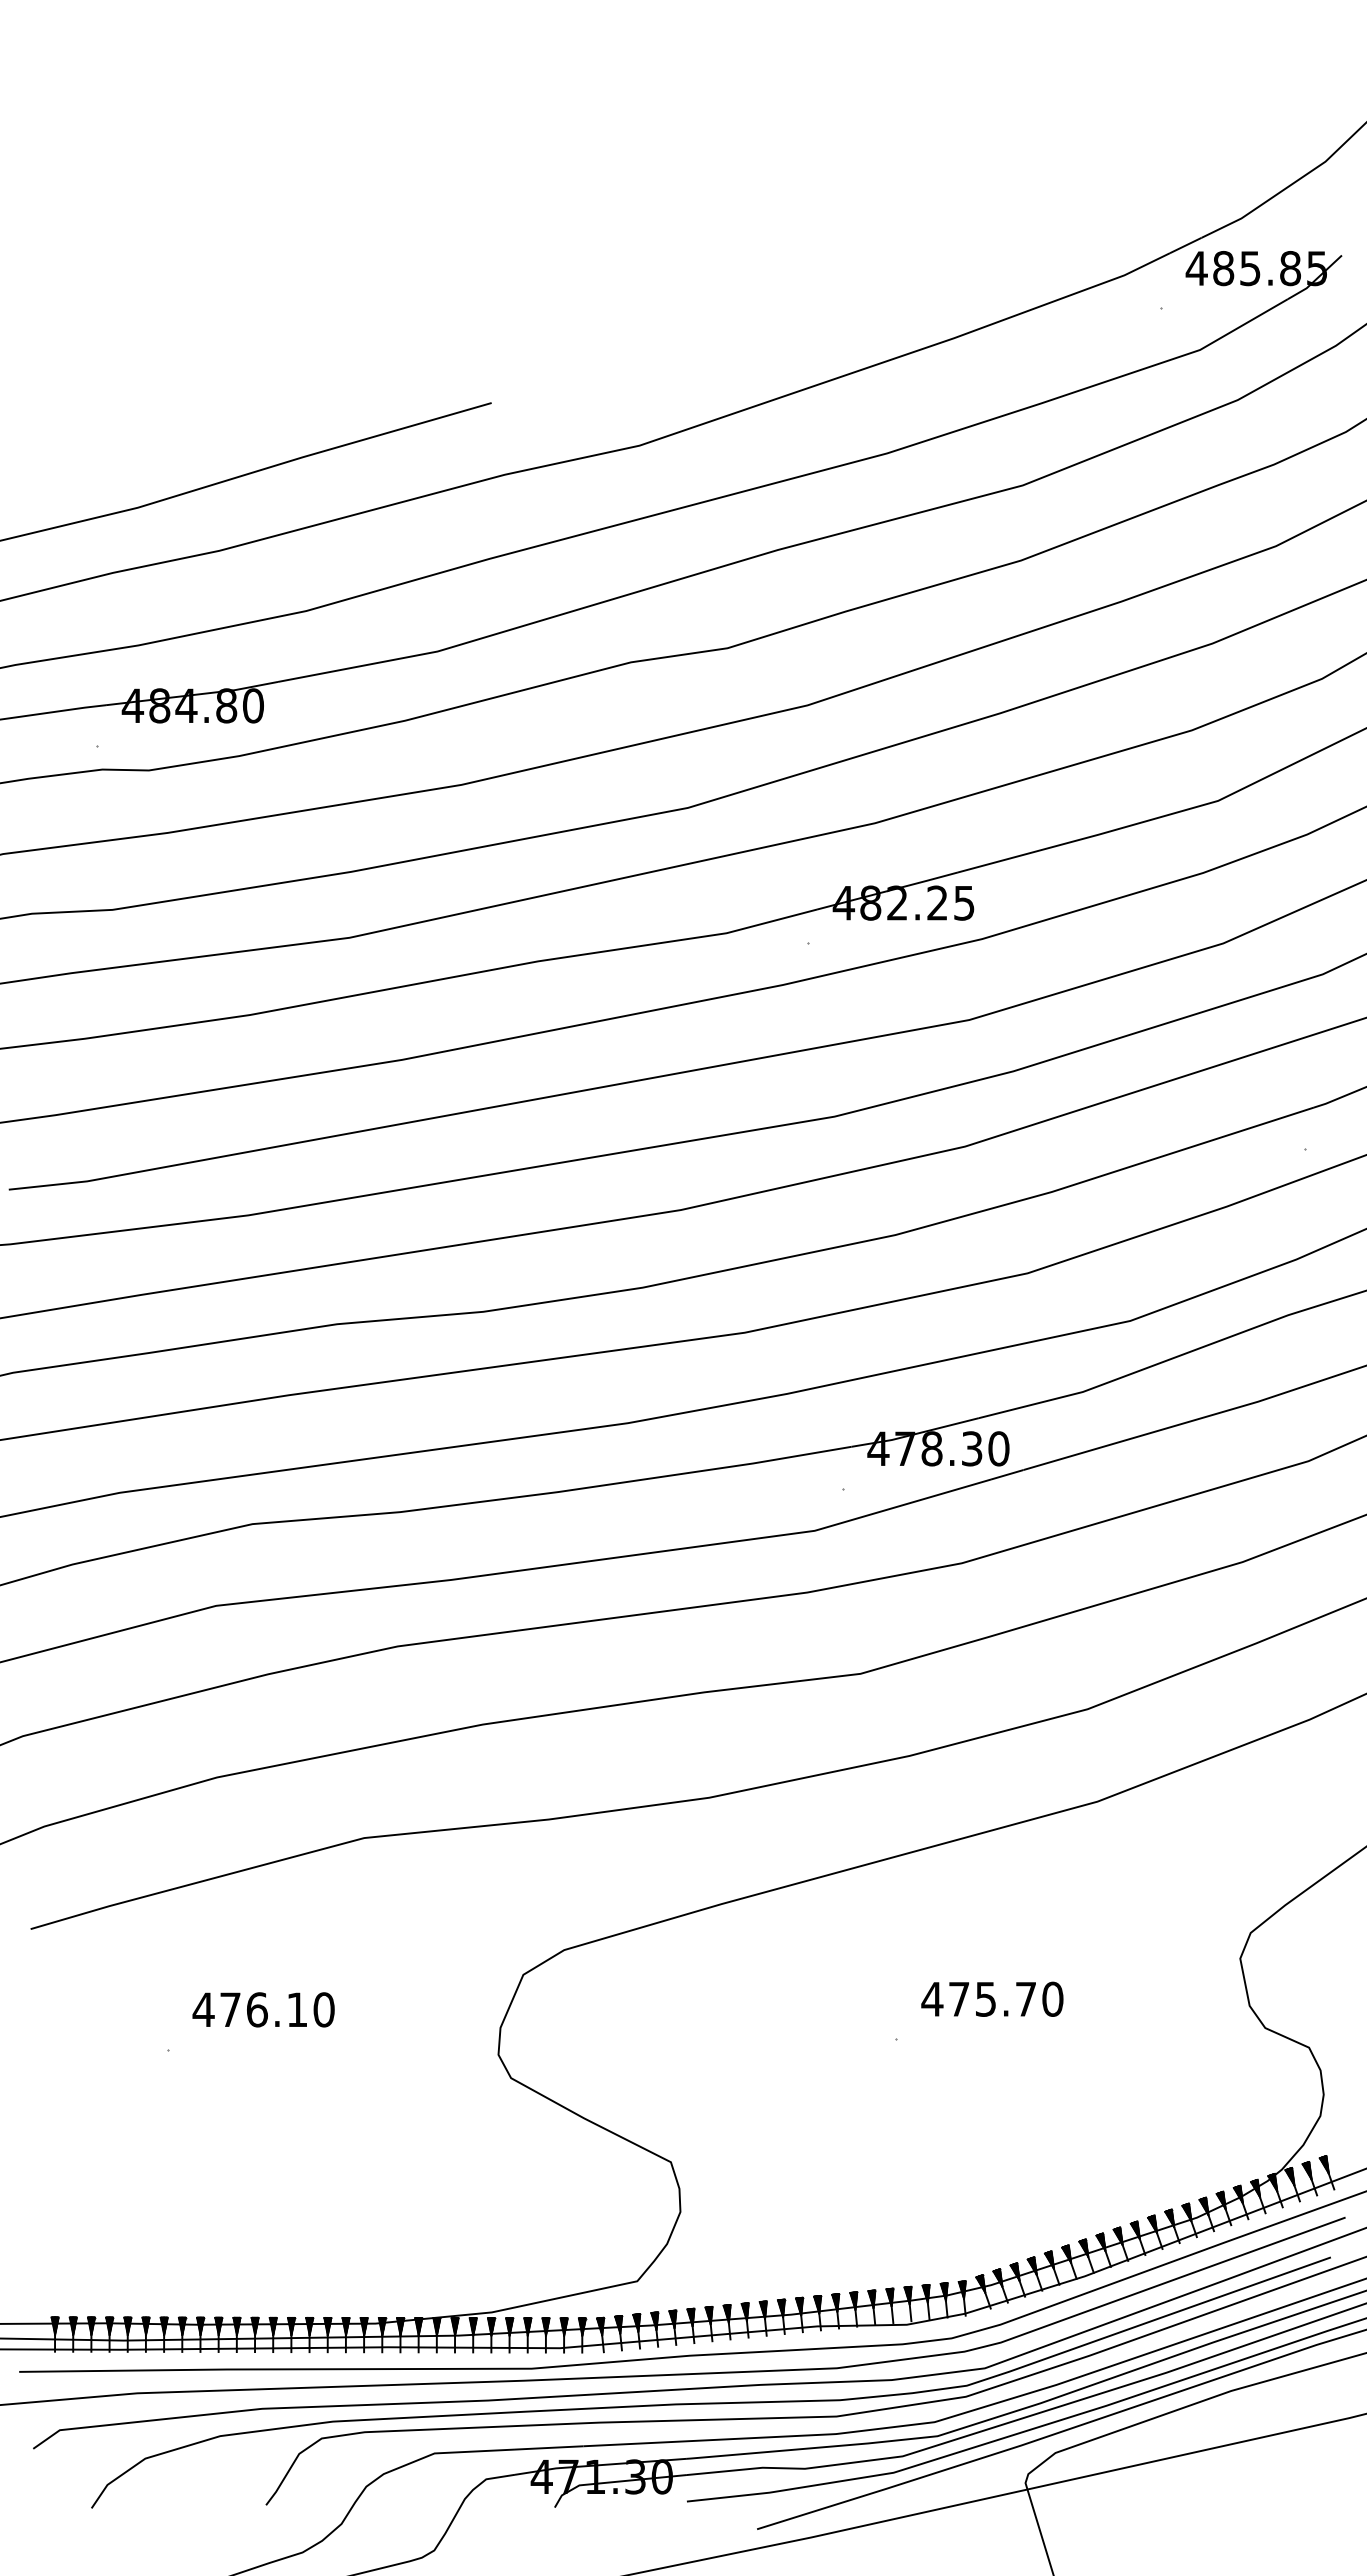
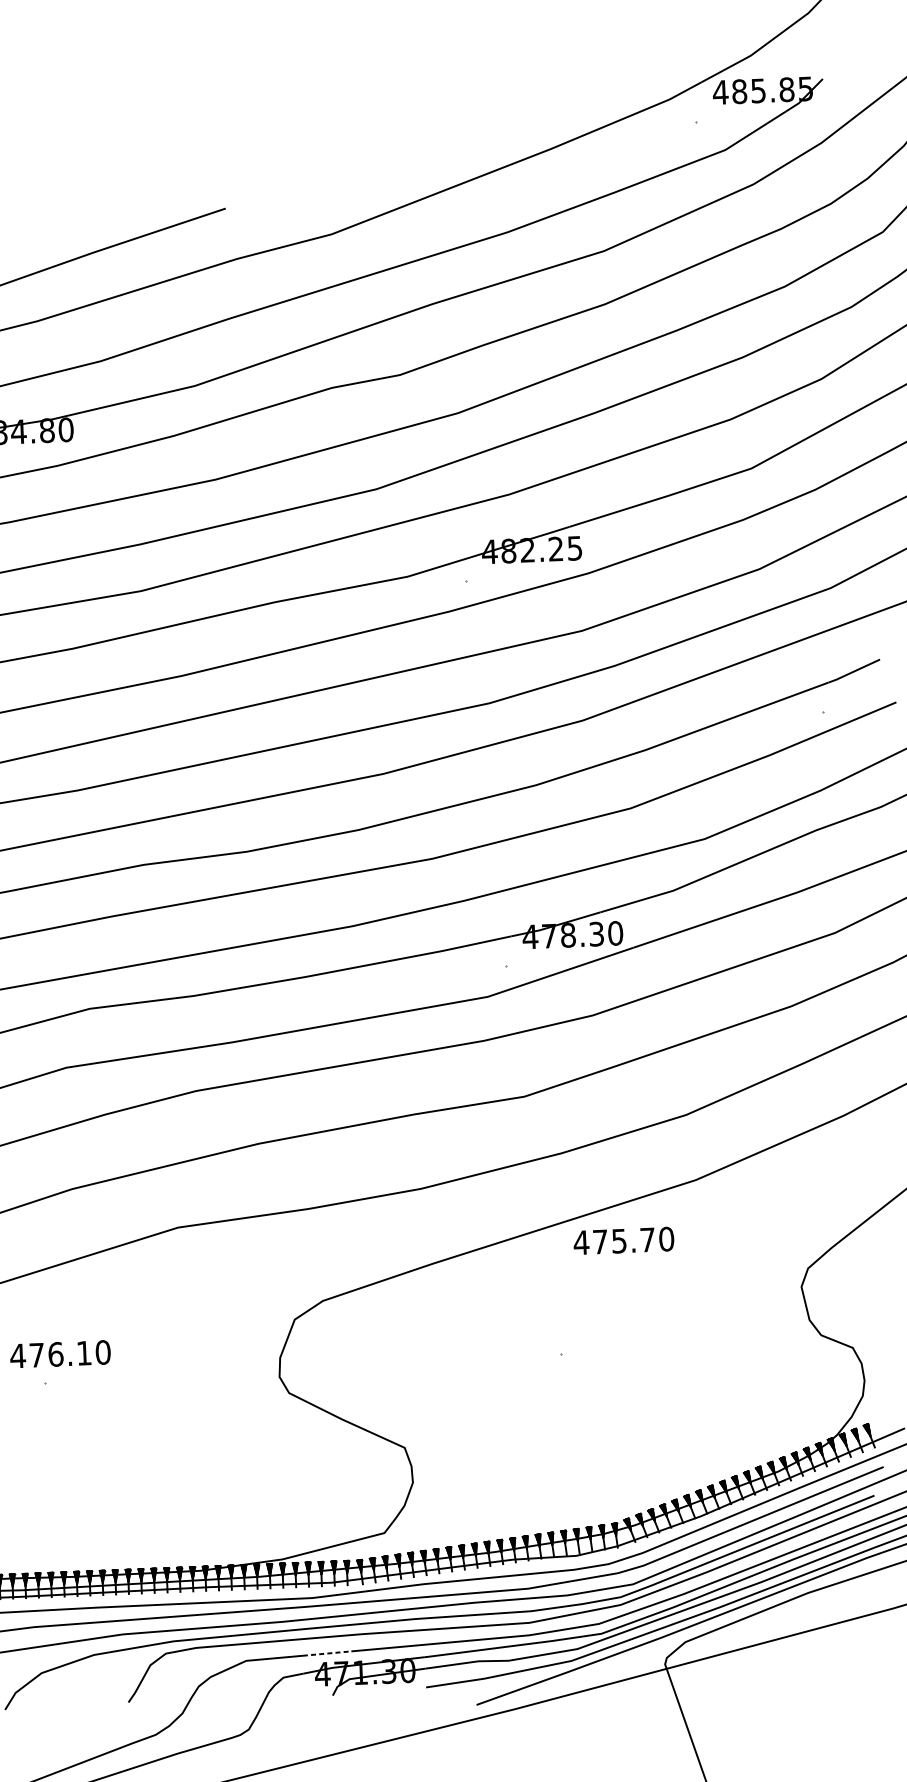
text: (992, 1998) -> (623, 1240), moved
text: (263, 2009) -> (60, 1354), moved
line: (549, 2447) -> (327, 1653), solid -> dashed

